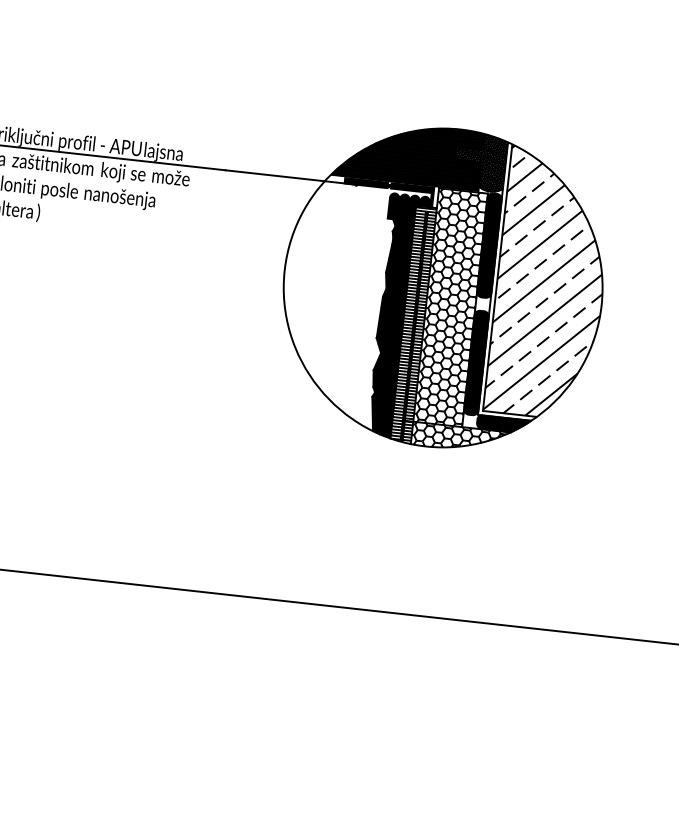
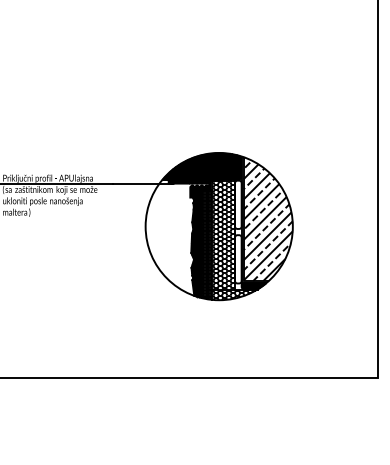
fill: (489, 244) -> (238, 204), removed
fill: (476, 363) -> (238, 259), removed

